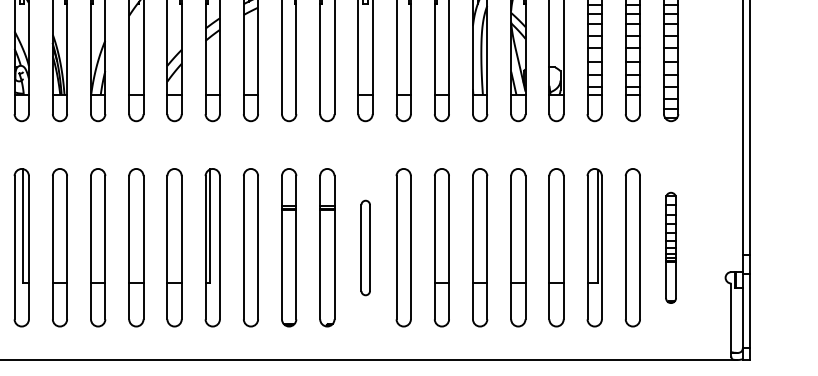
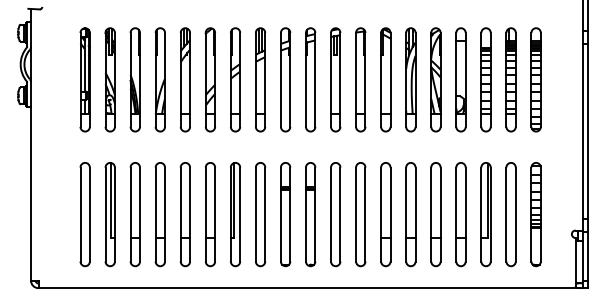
part: (365, 247) -> (335, 214), size x1.67
part: (670, 247) -> (535, 214), size x1.43

